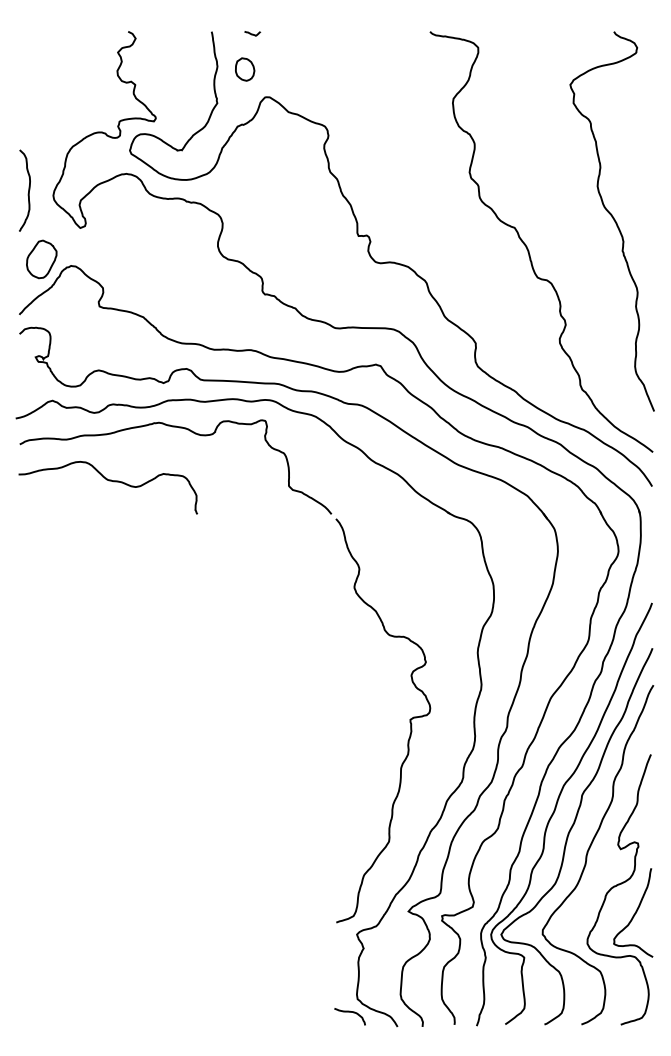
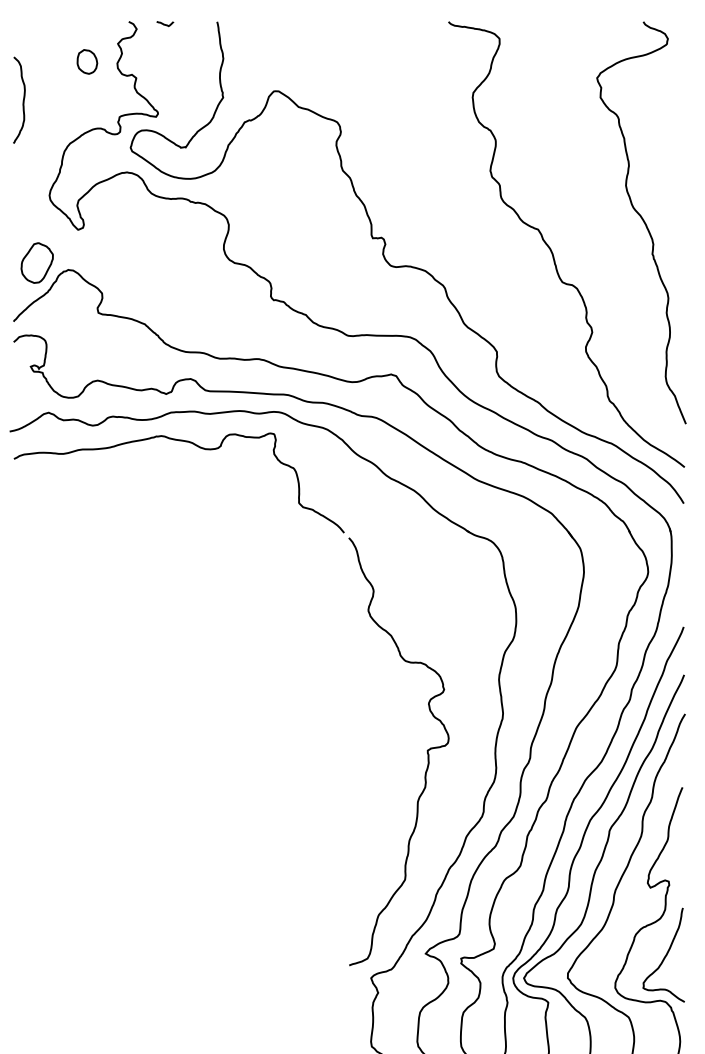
curve: (252, 33) -> (165, 23), moved
part: (245, 69) -> (87, 61), moved
curve: (28, 190) -> (23, 100), moved
curve: (109, 481) -> (108, 498), removed

